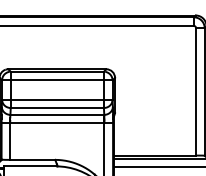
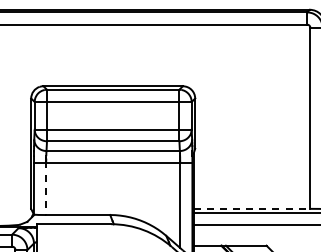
line: (10, 141) -> (46, 188), solid -> dashed
line: (155, 155) -> (252, 208), solid -> dashed

